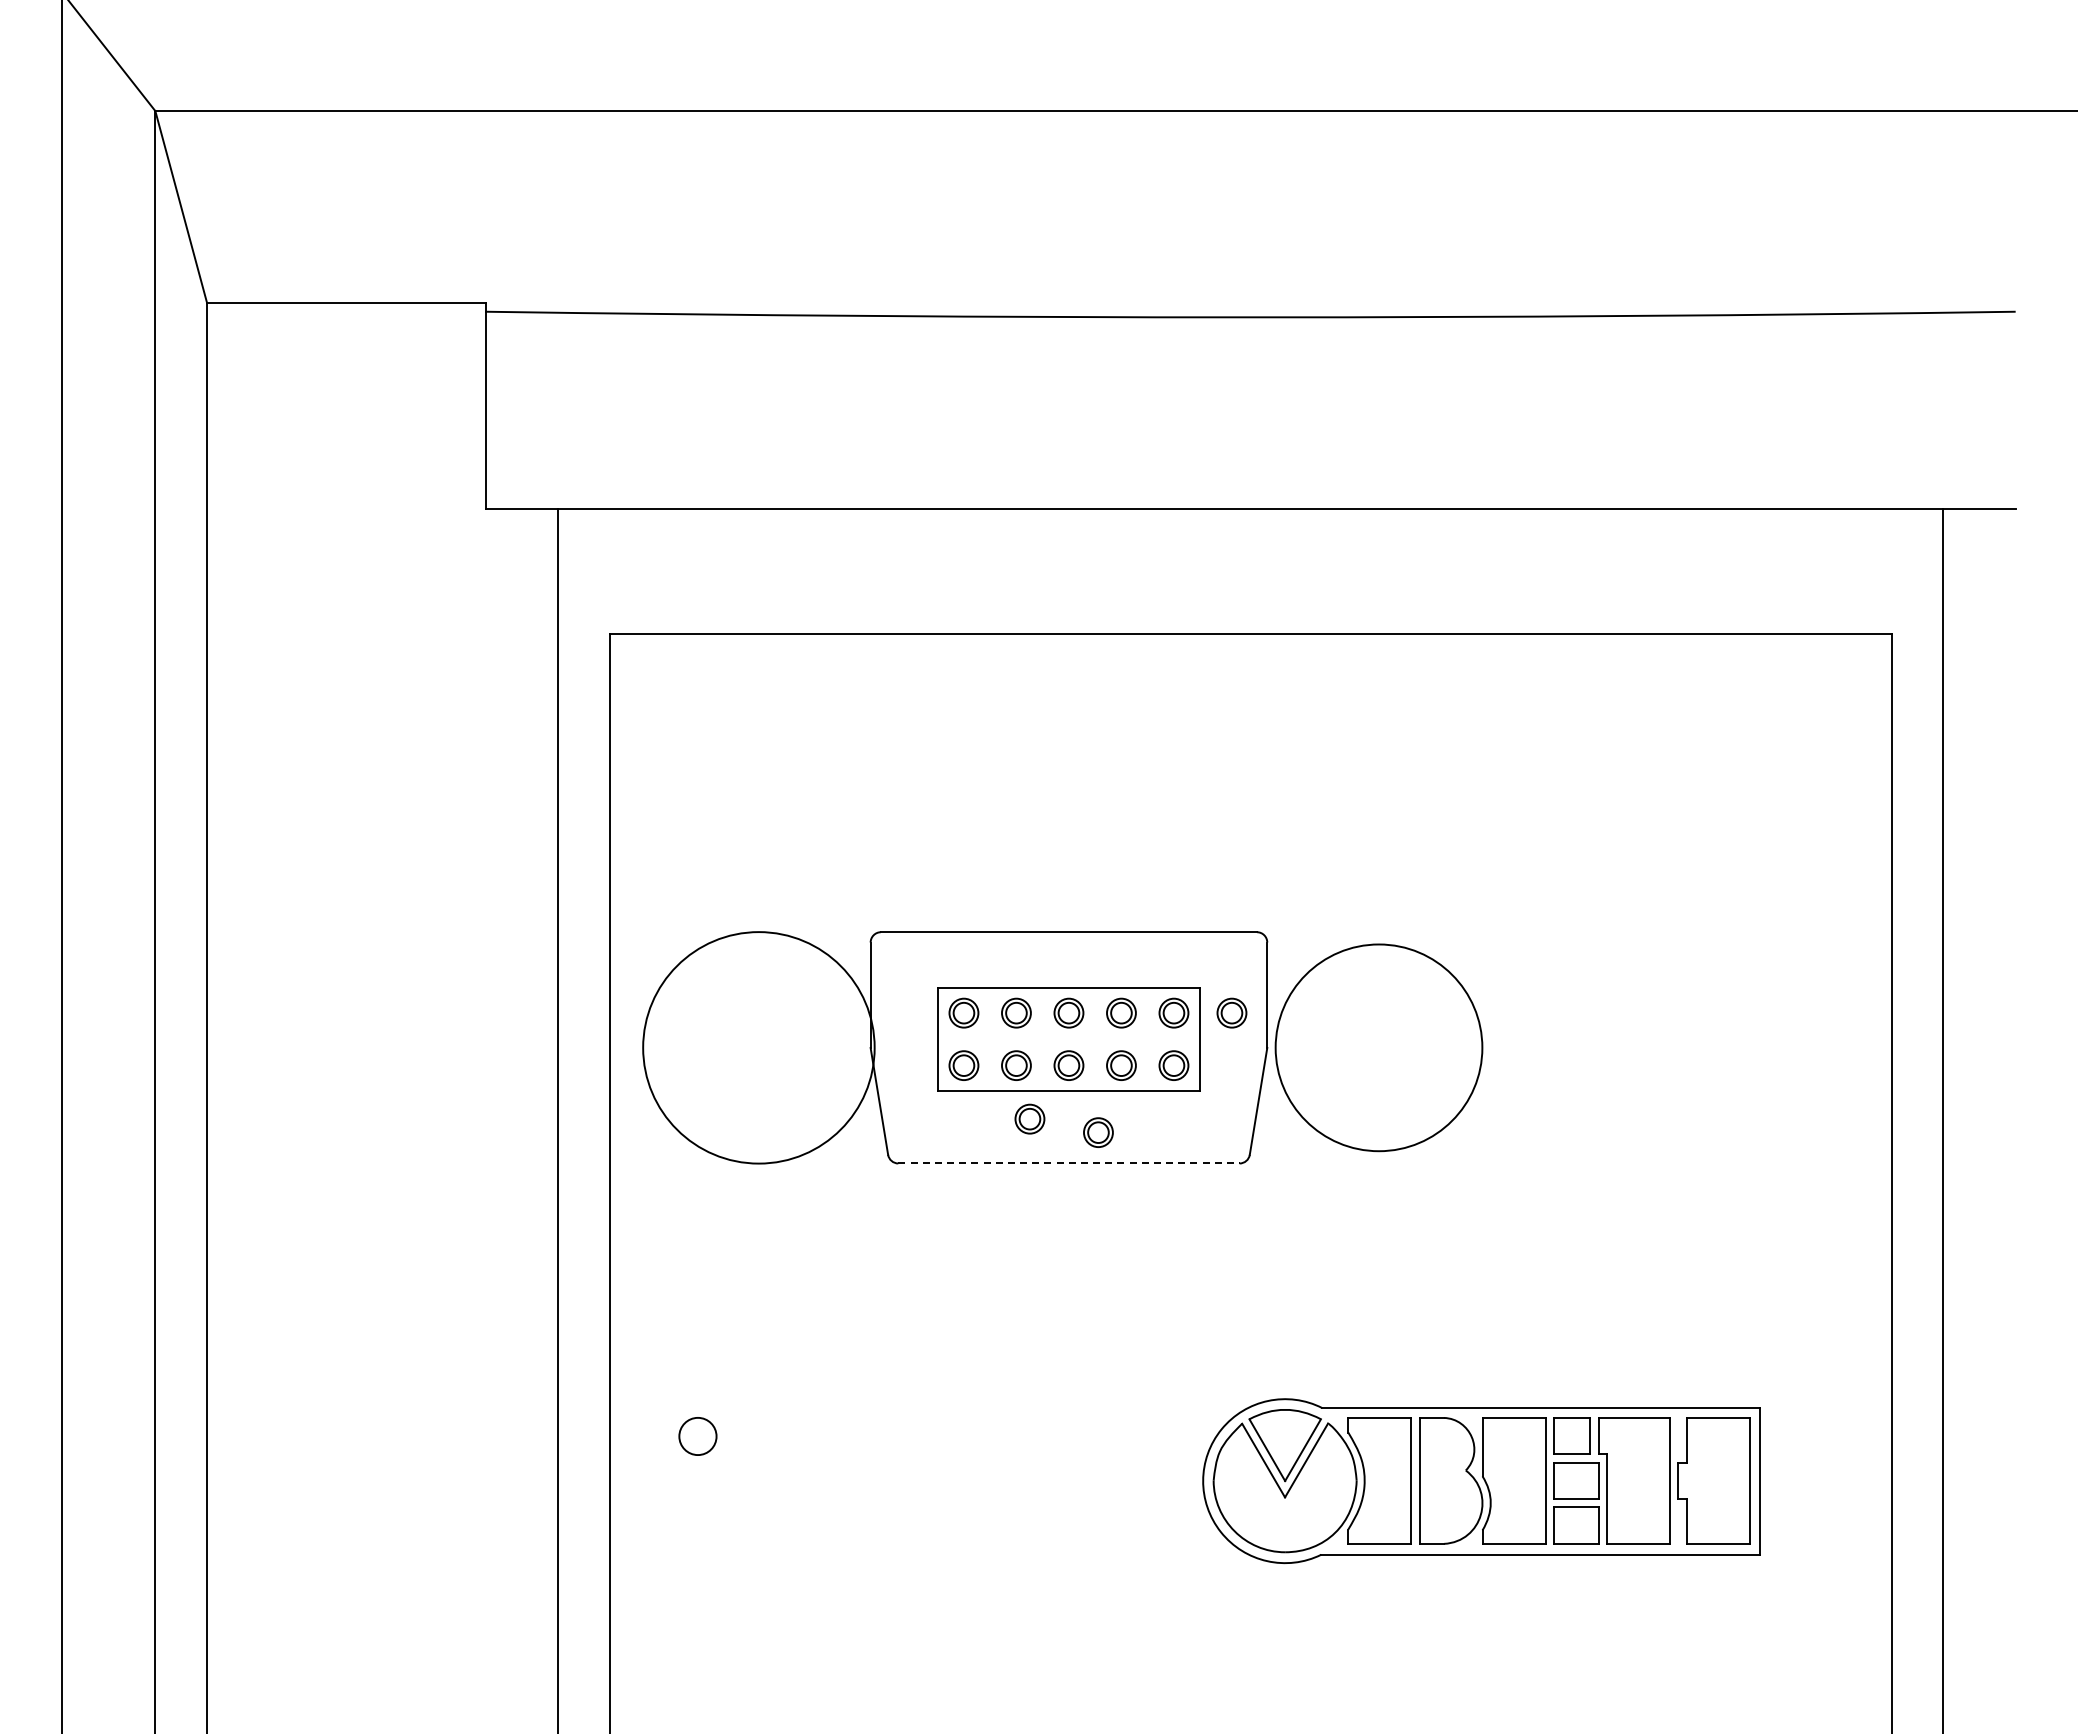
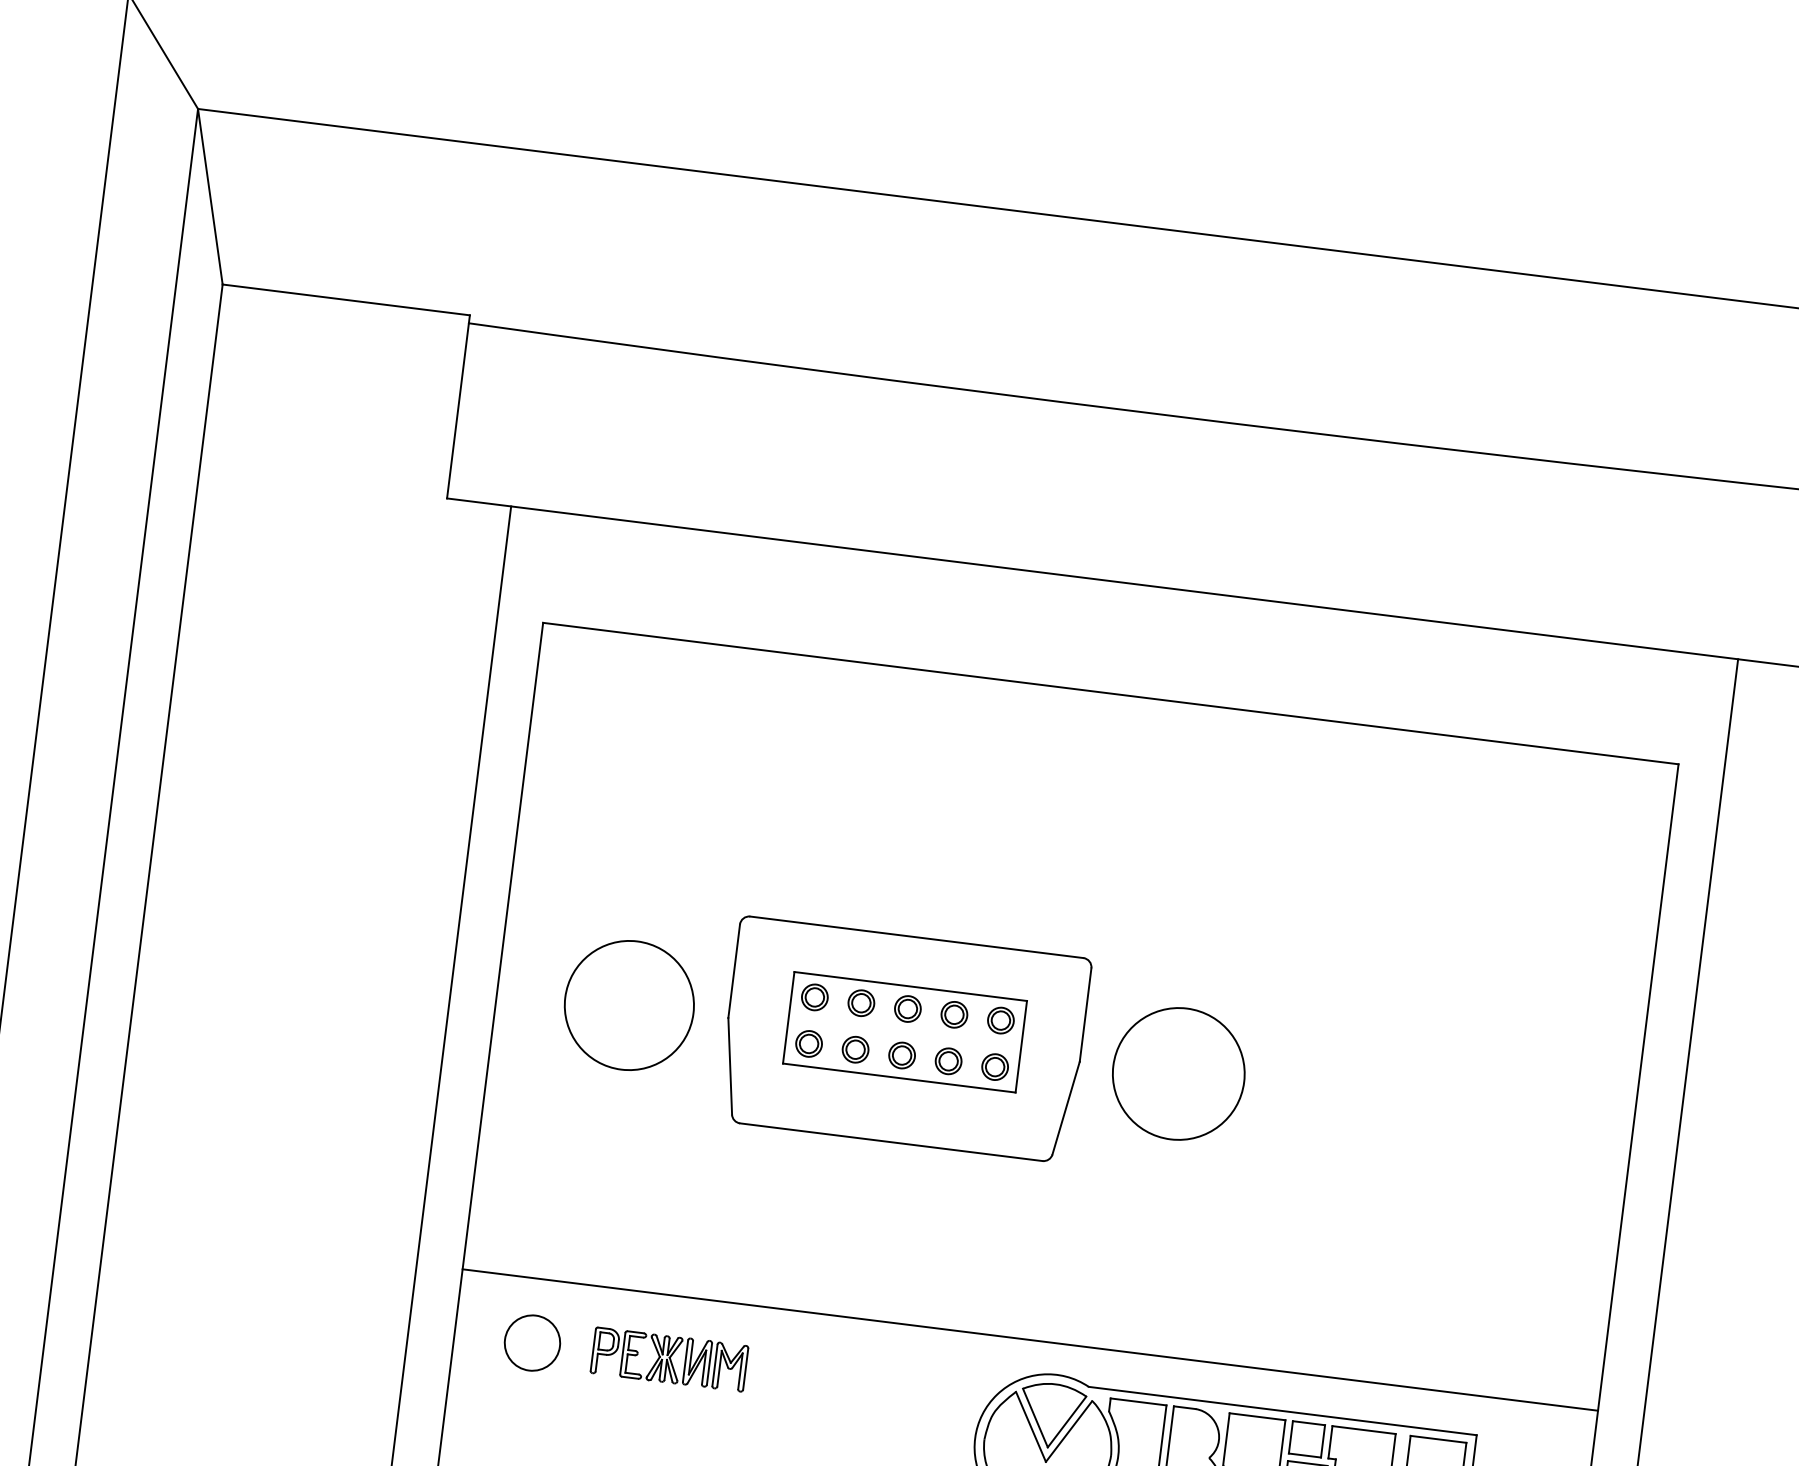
part: (1231, 1012) -> (1051, 1026), removed
circle: (758, 1047) -> (629, 1005), size x0.62
circle: (1378, 1047) -> (1178, 1073), size x0.71
part: (1029, 1118) -> (861, 1097), removed
part: (1098, 1132) -> (920, 1118), removed
line: (1068, 1163) -> (890, 1142), dashed -> solid
line: (1250, 1364) -> (1029, 1340), added
part: (852, 1435) -> (669, 1359), added
circle: (697, 1436) -> (532, 1343), size x1.67

